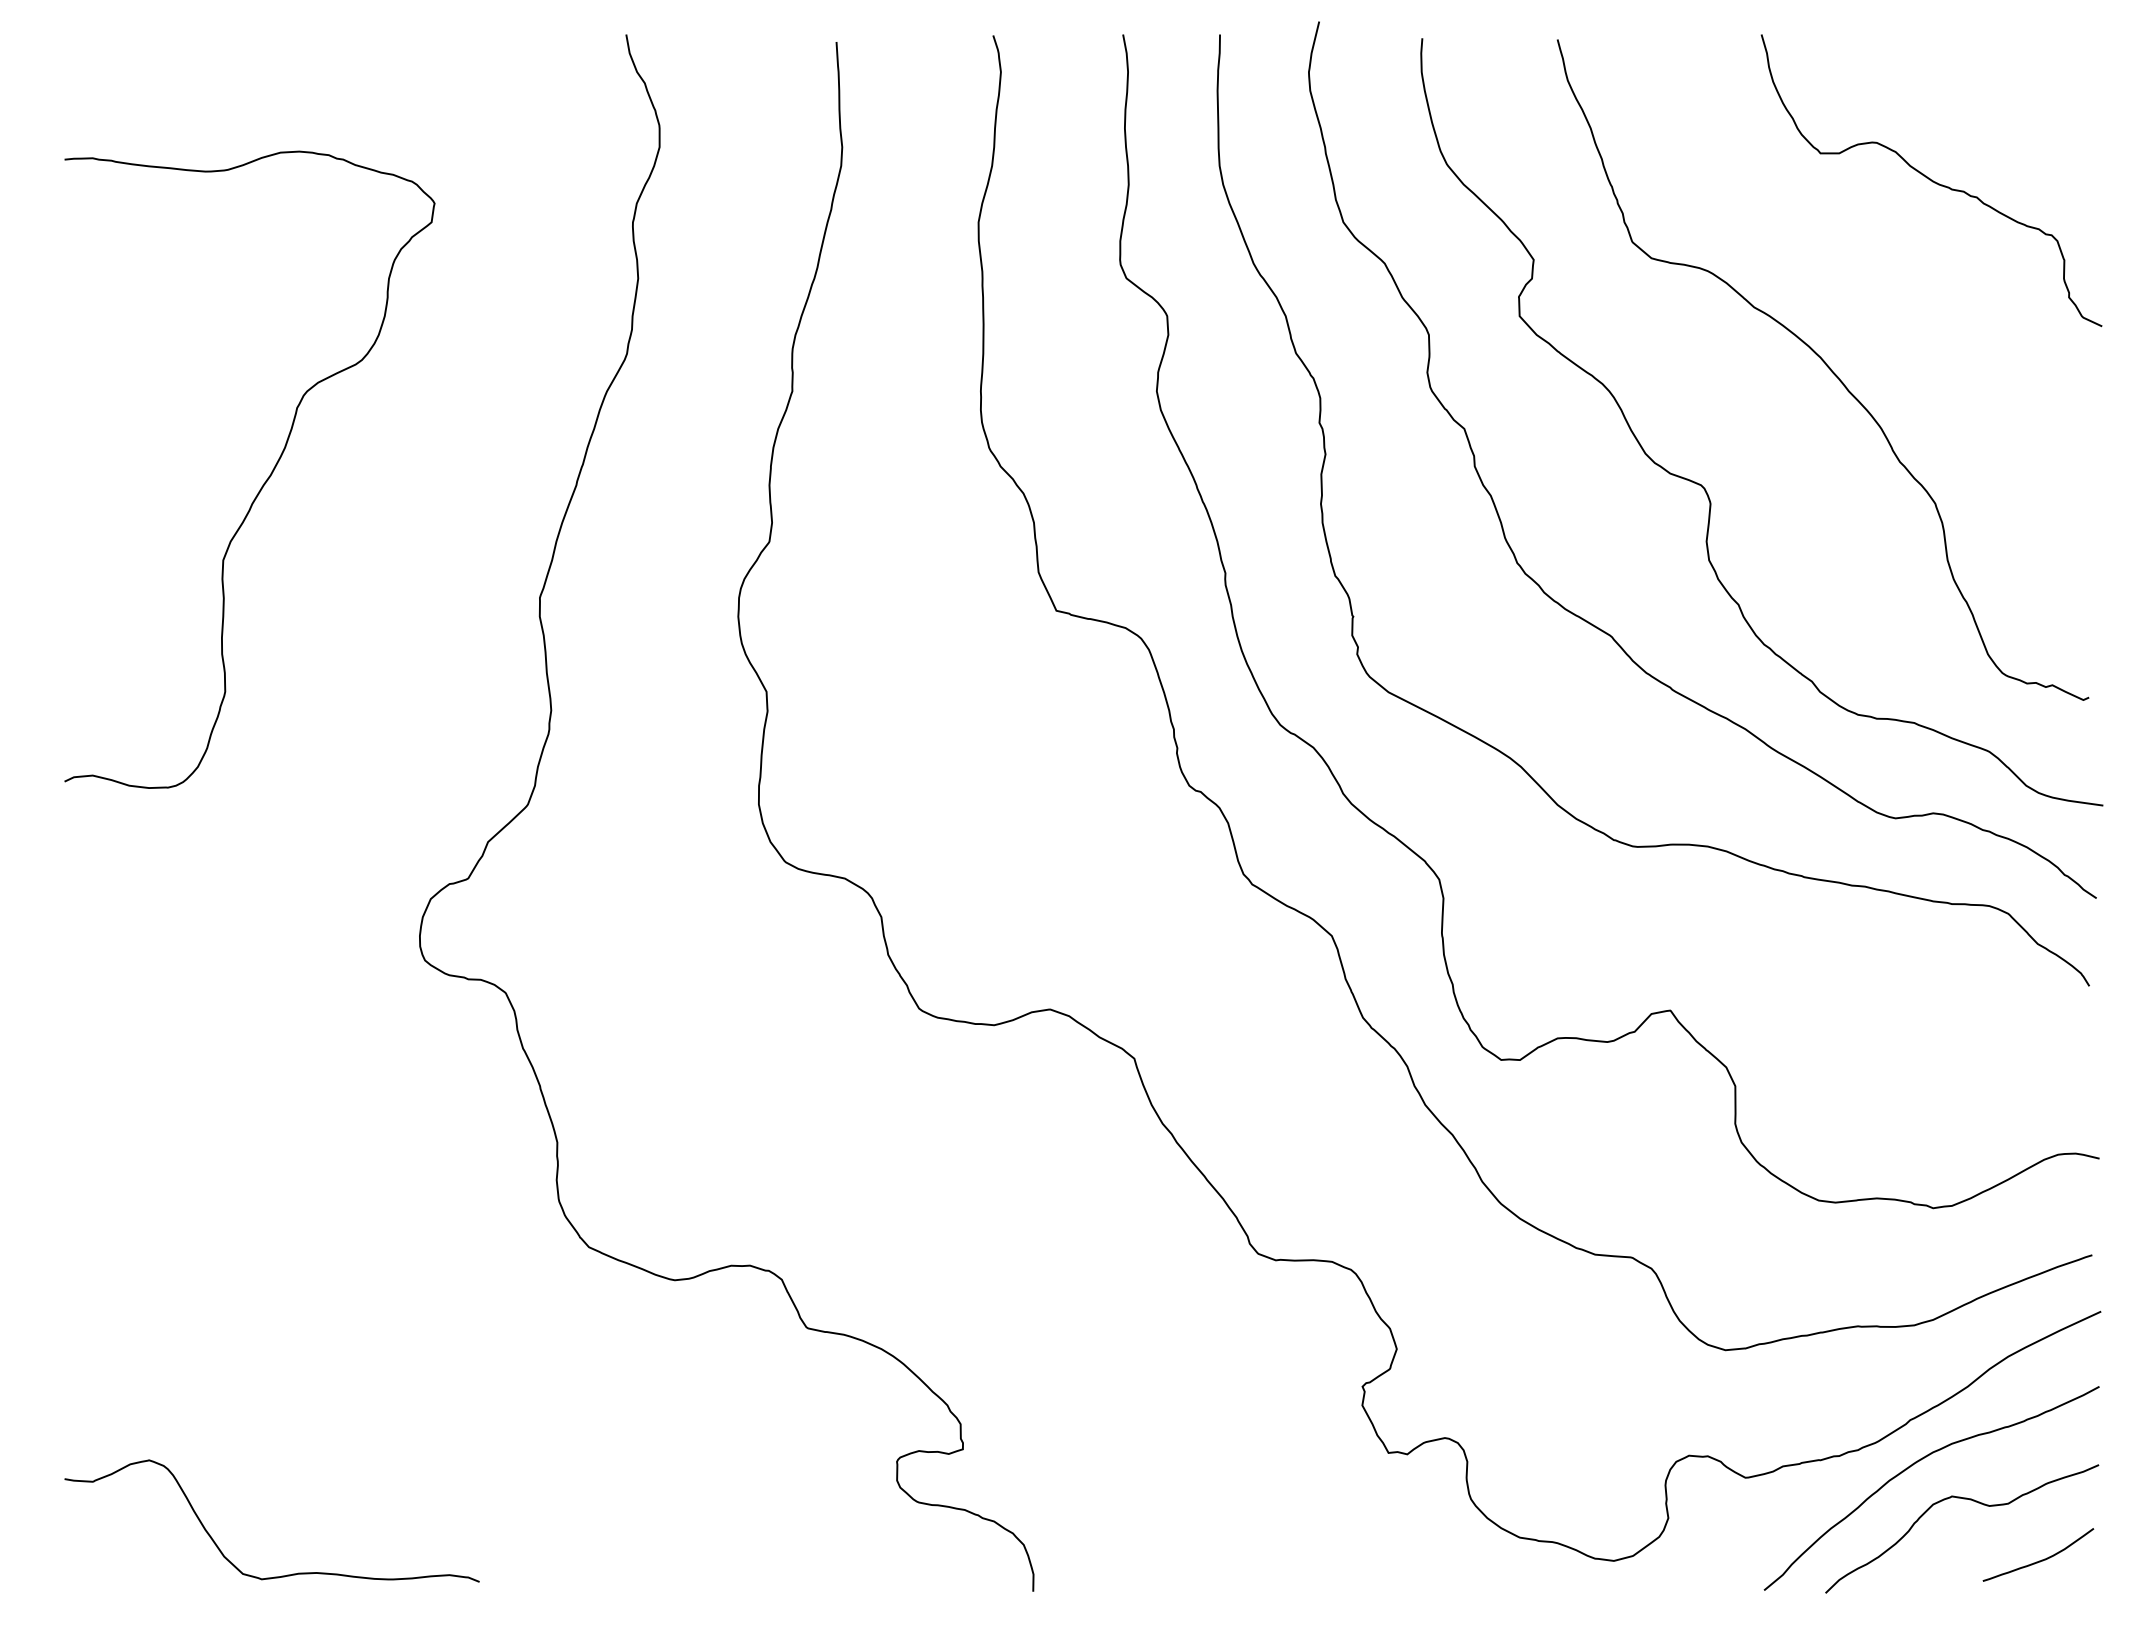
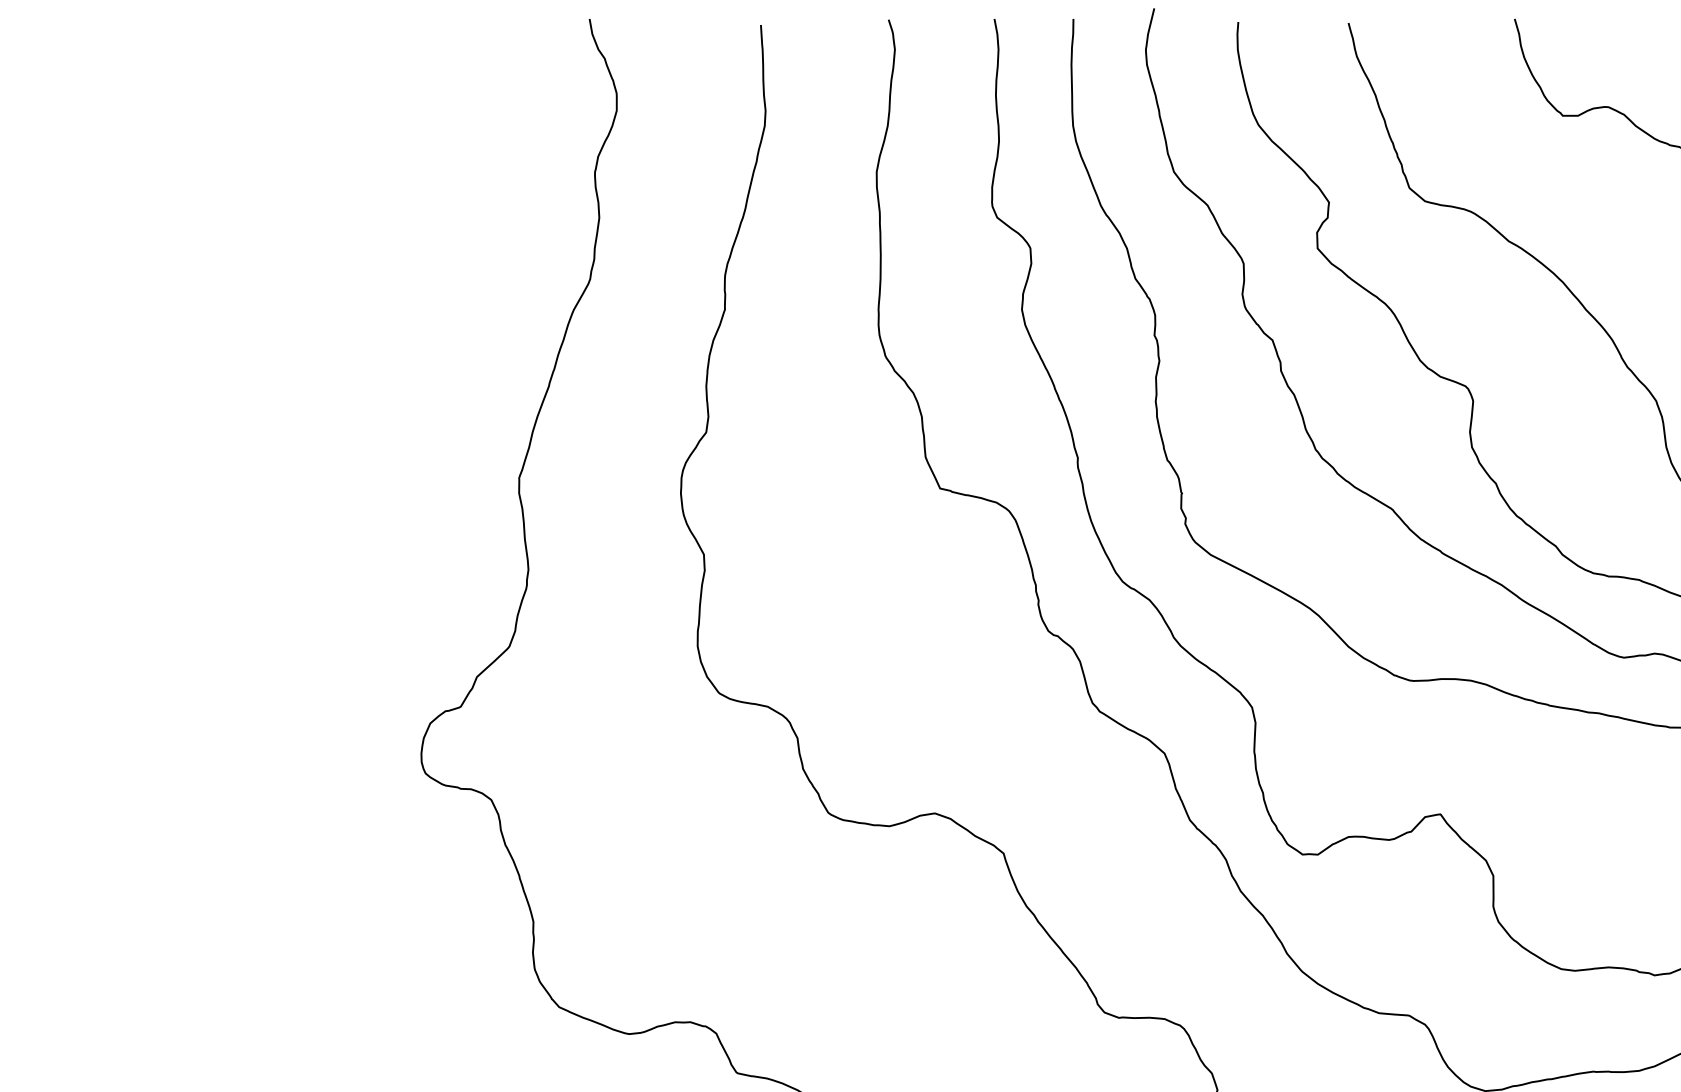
curve: (265, 480) -> (295, 382), removed

